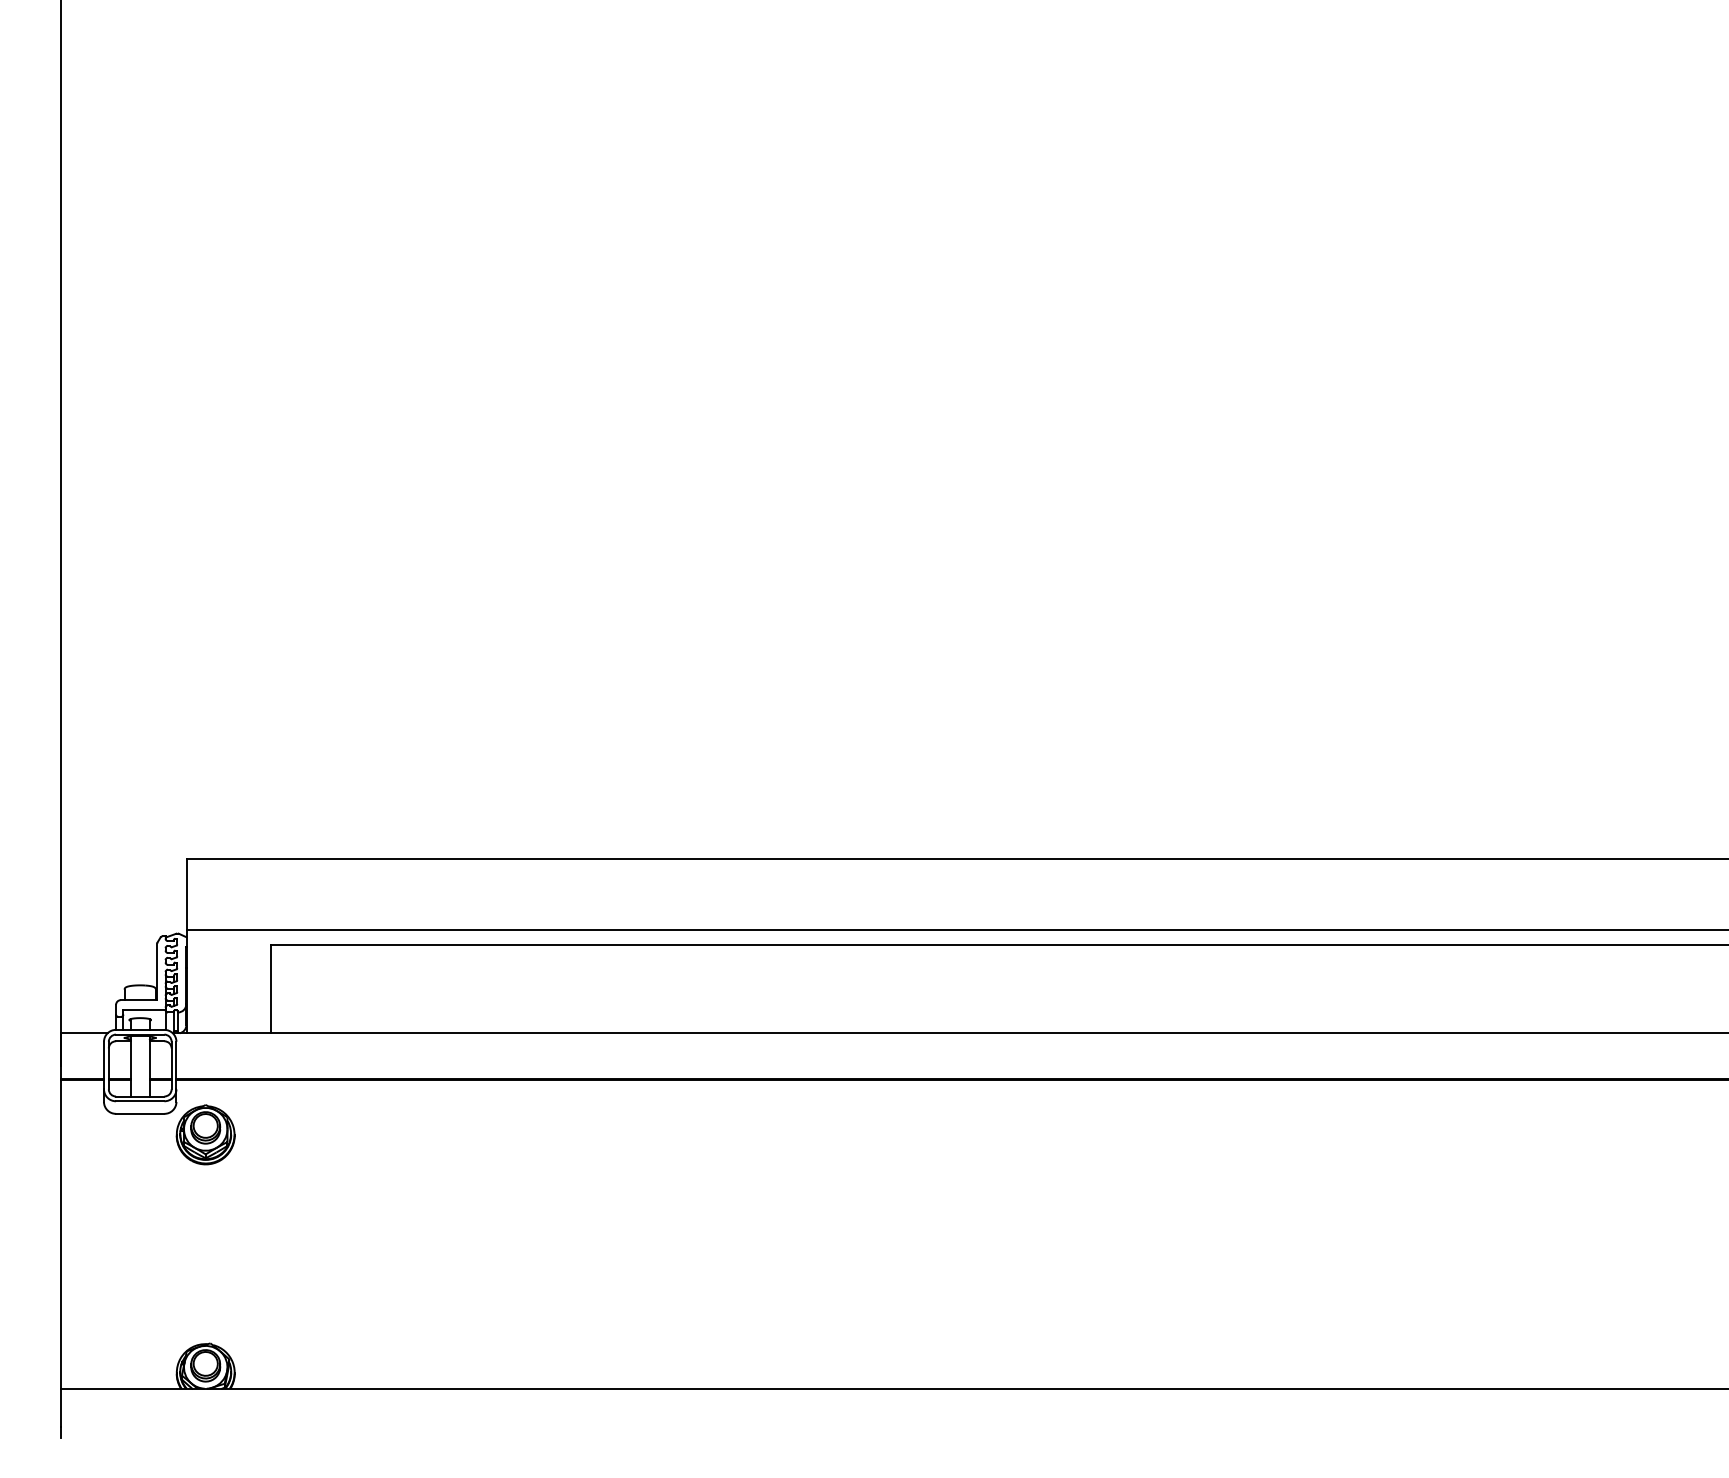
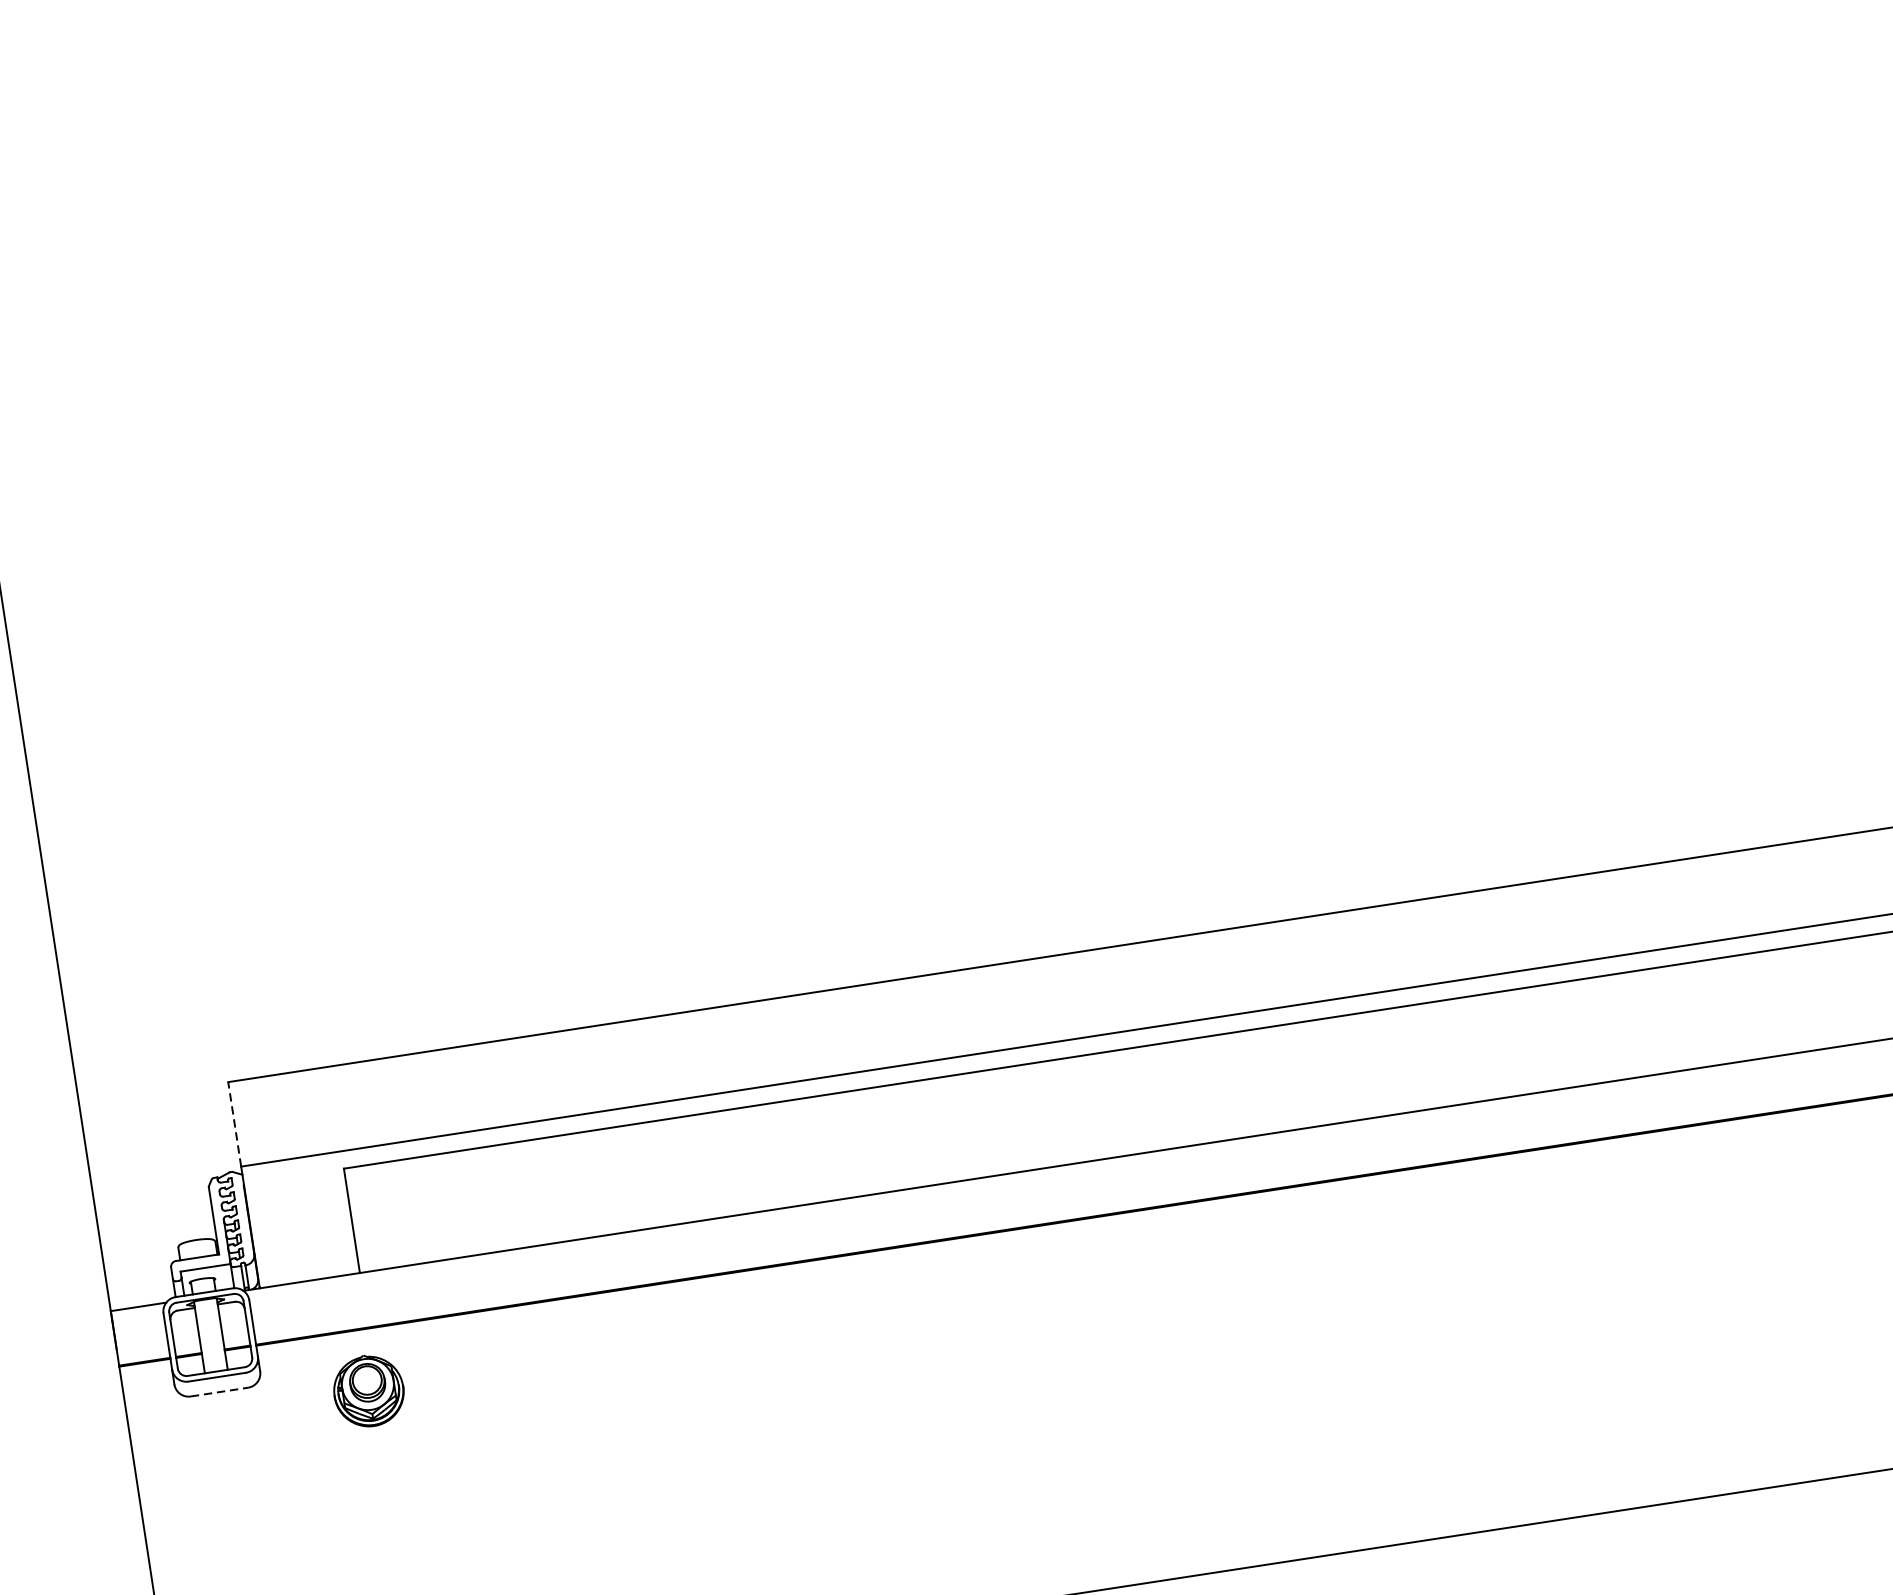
line: (186, 894) -> (234, 1124), solid -> dashed
line: (140, 1113) -> (219, 1391), solid -> dashed
part: (205, 1134) -> (368, 1390), moved

